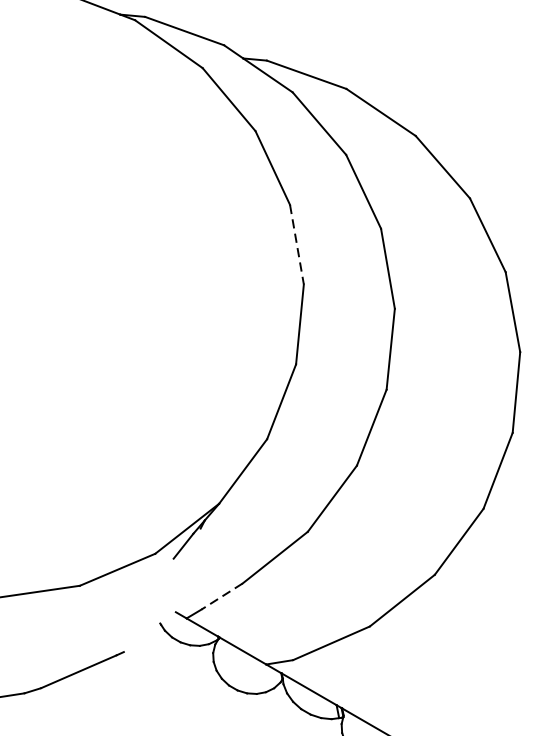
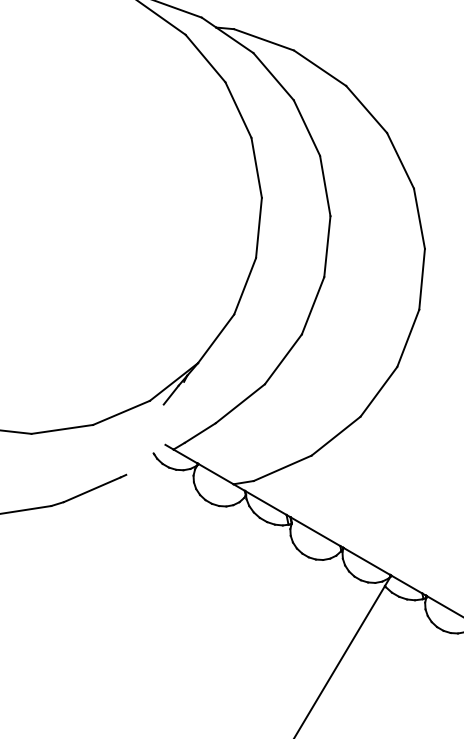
line: (296, 245) -> (256, 168), dashed -> solid
line: (221, 597) -> (199, 433), dashed -> solid

